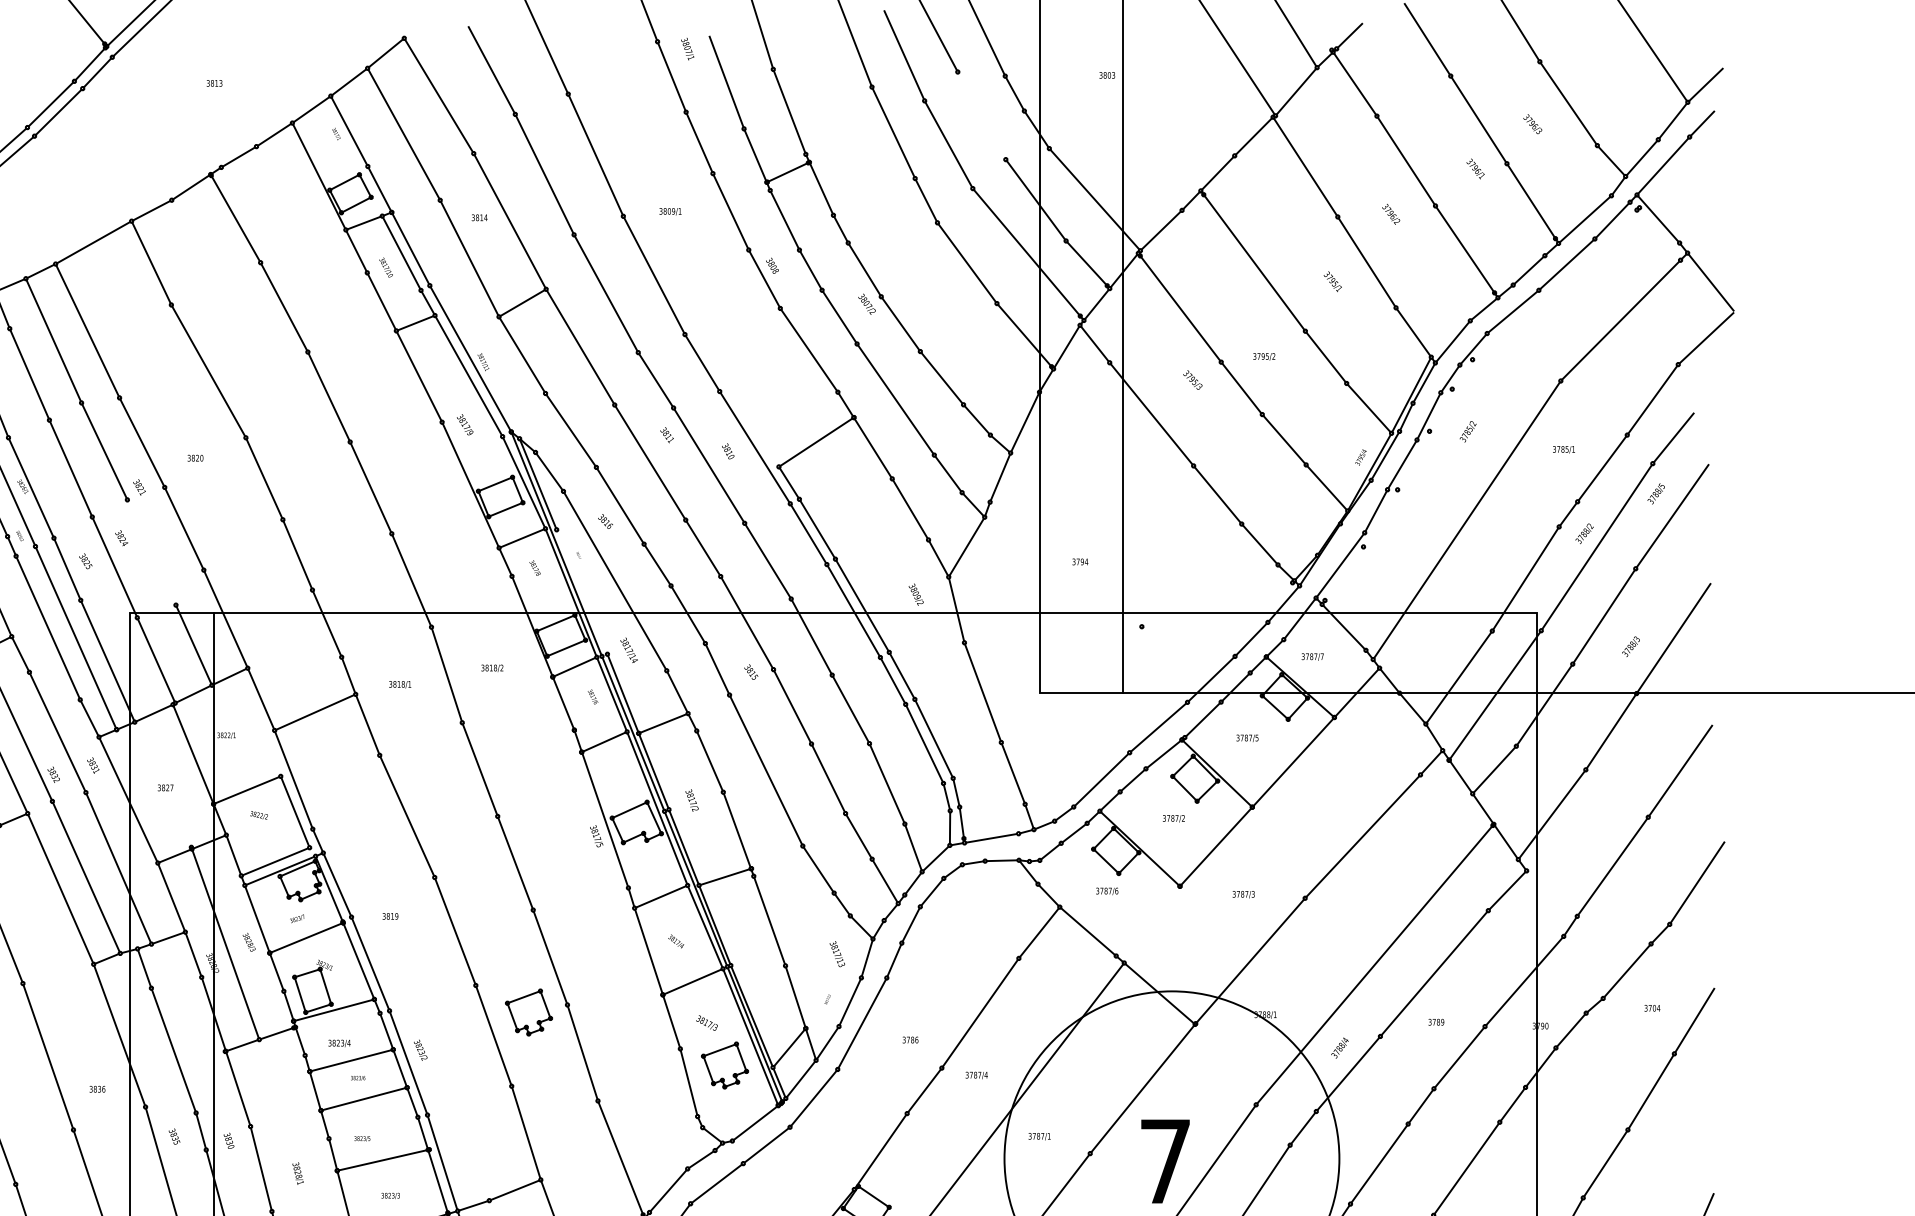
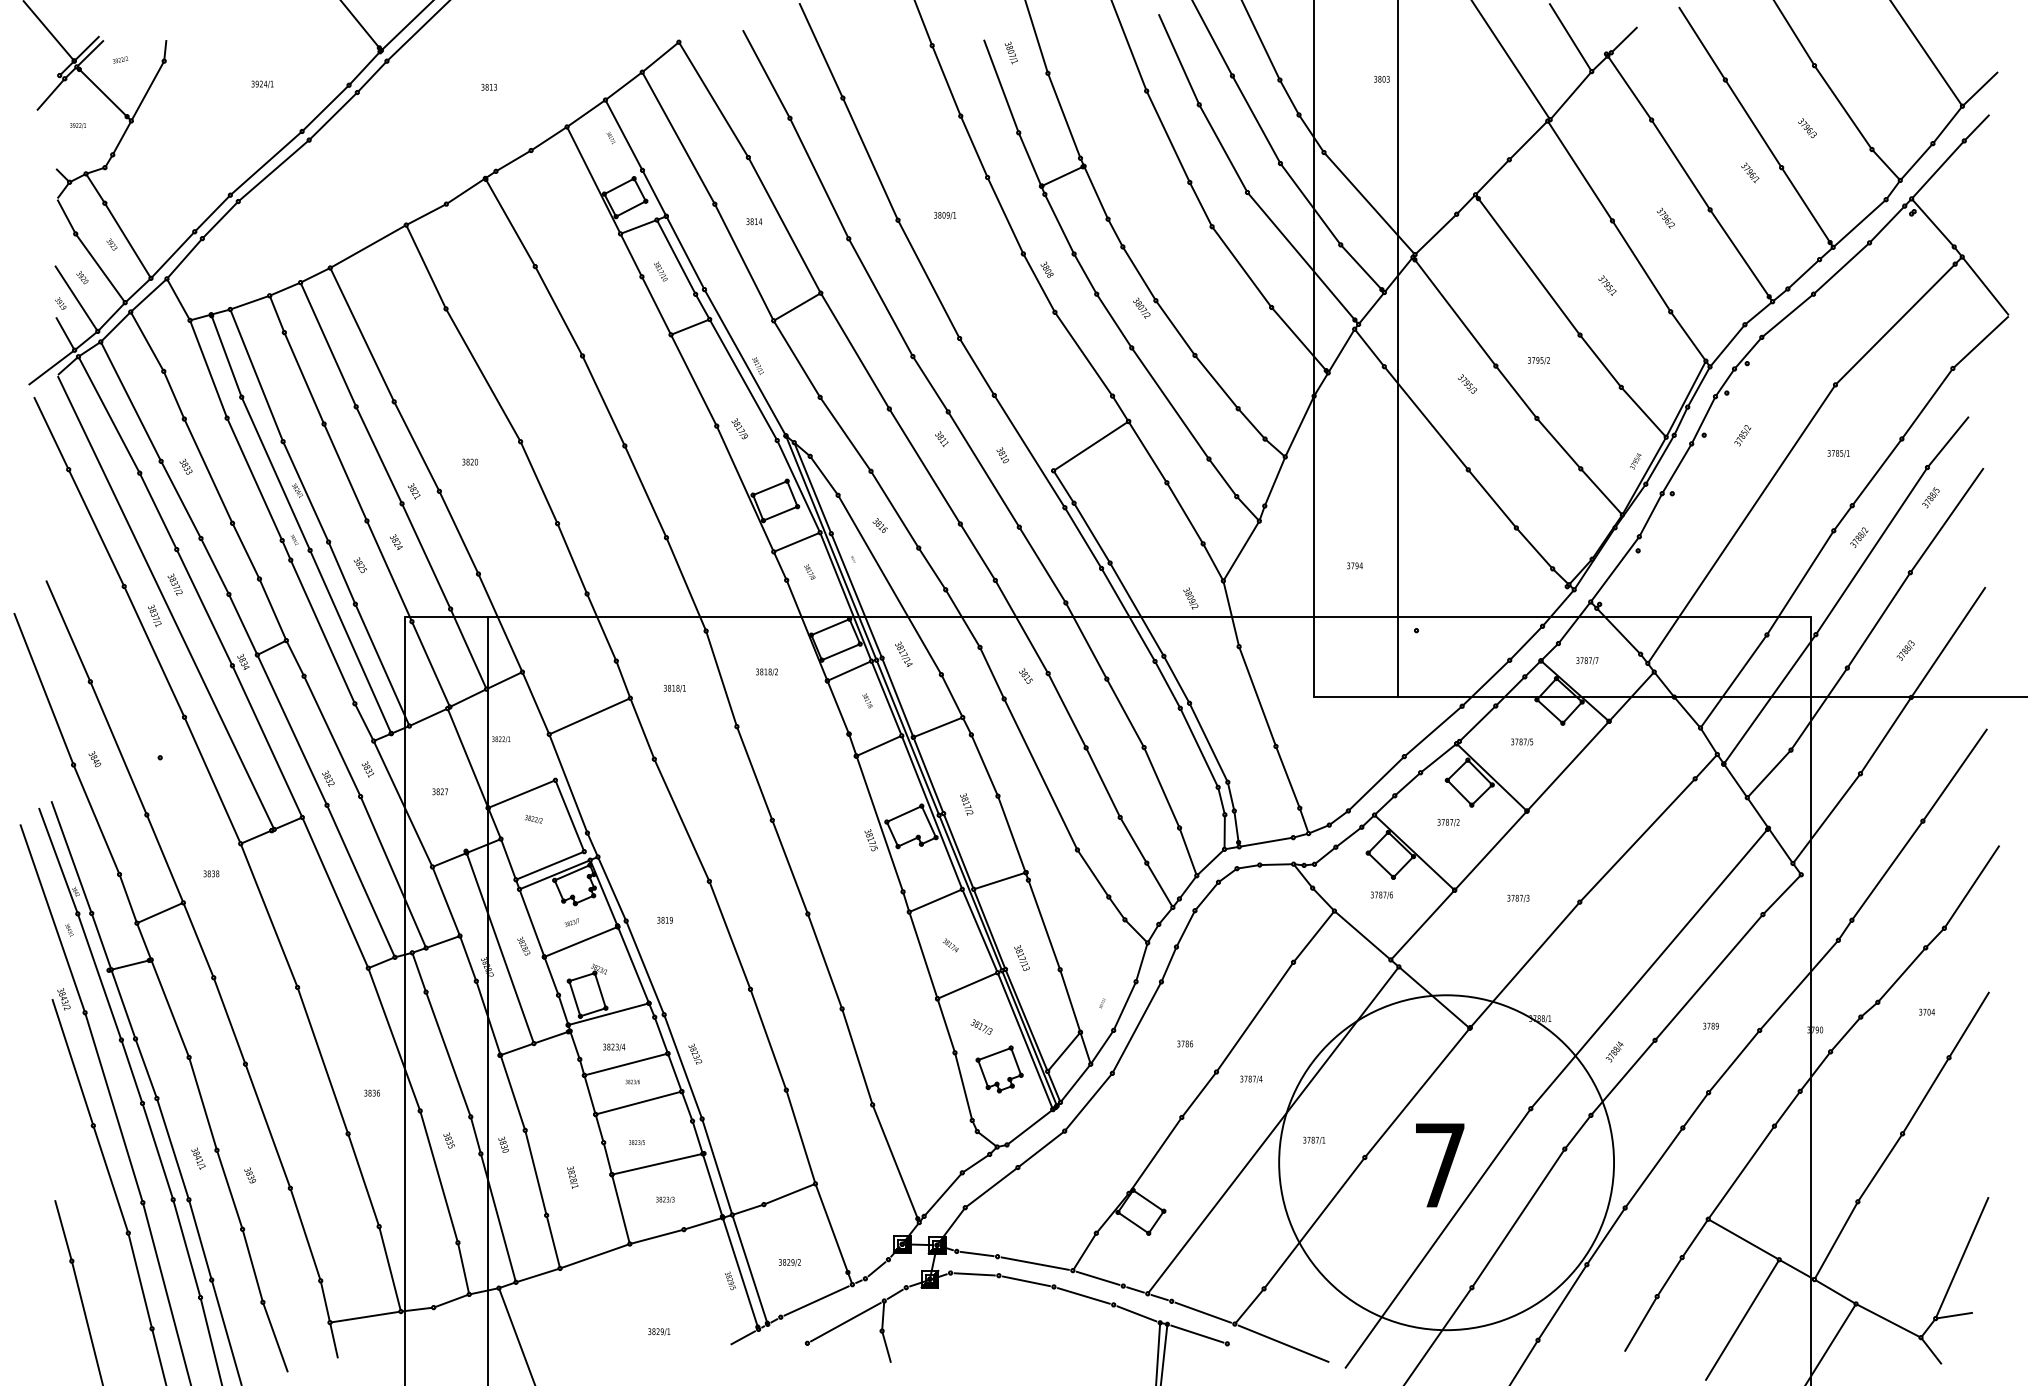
text: (686, 48) -> (1010, 52), moved
line: (981, 115) -> (1256, 119), added
line: (150, 552) -> (425, 556), added
line: (581, 591) -> (856, 595), added
line: (1147, 920) -> (1422, 924), added
text: (836, 953) -> (1021, 957), moved
part: (528, 1012) -> (803, 1016), removed

